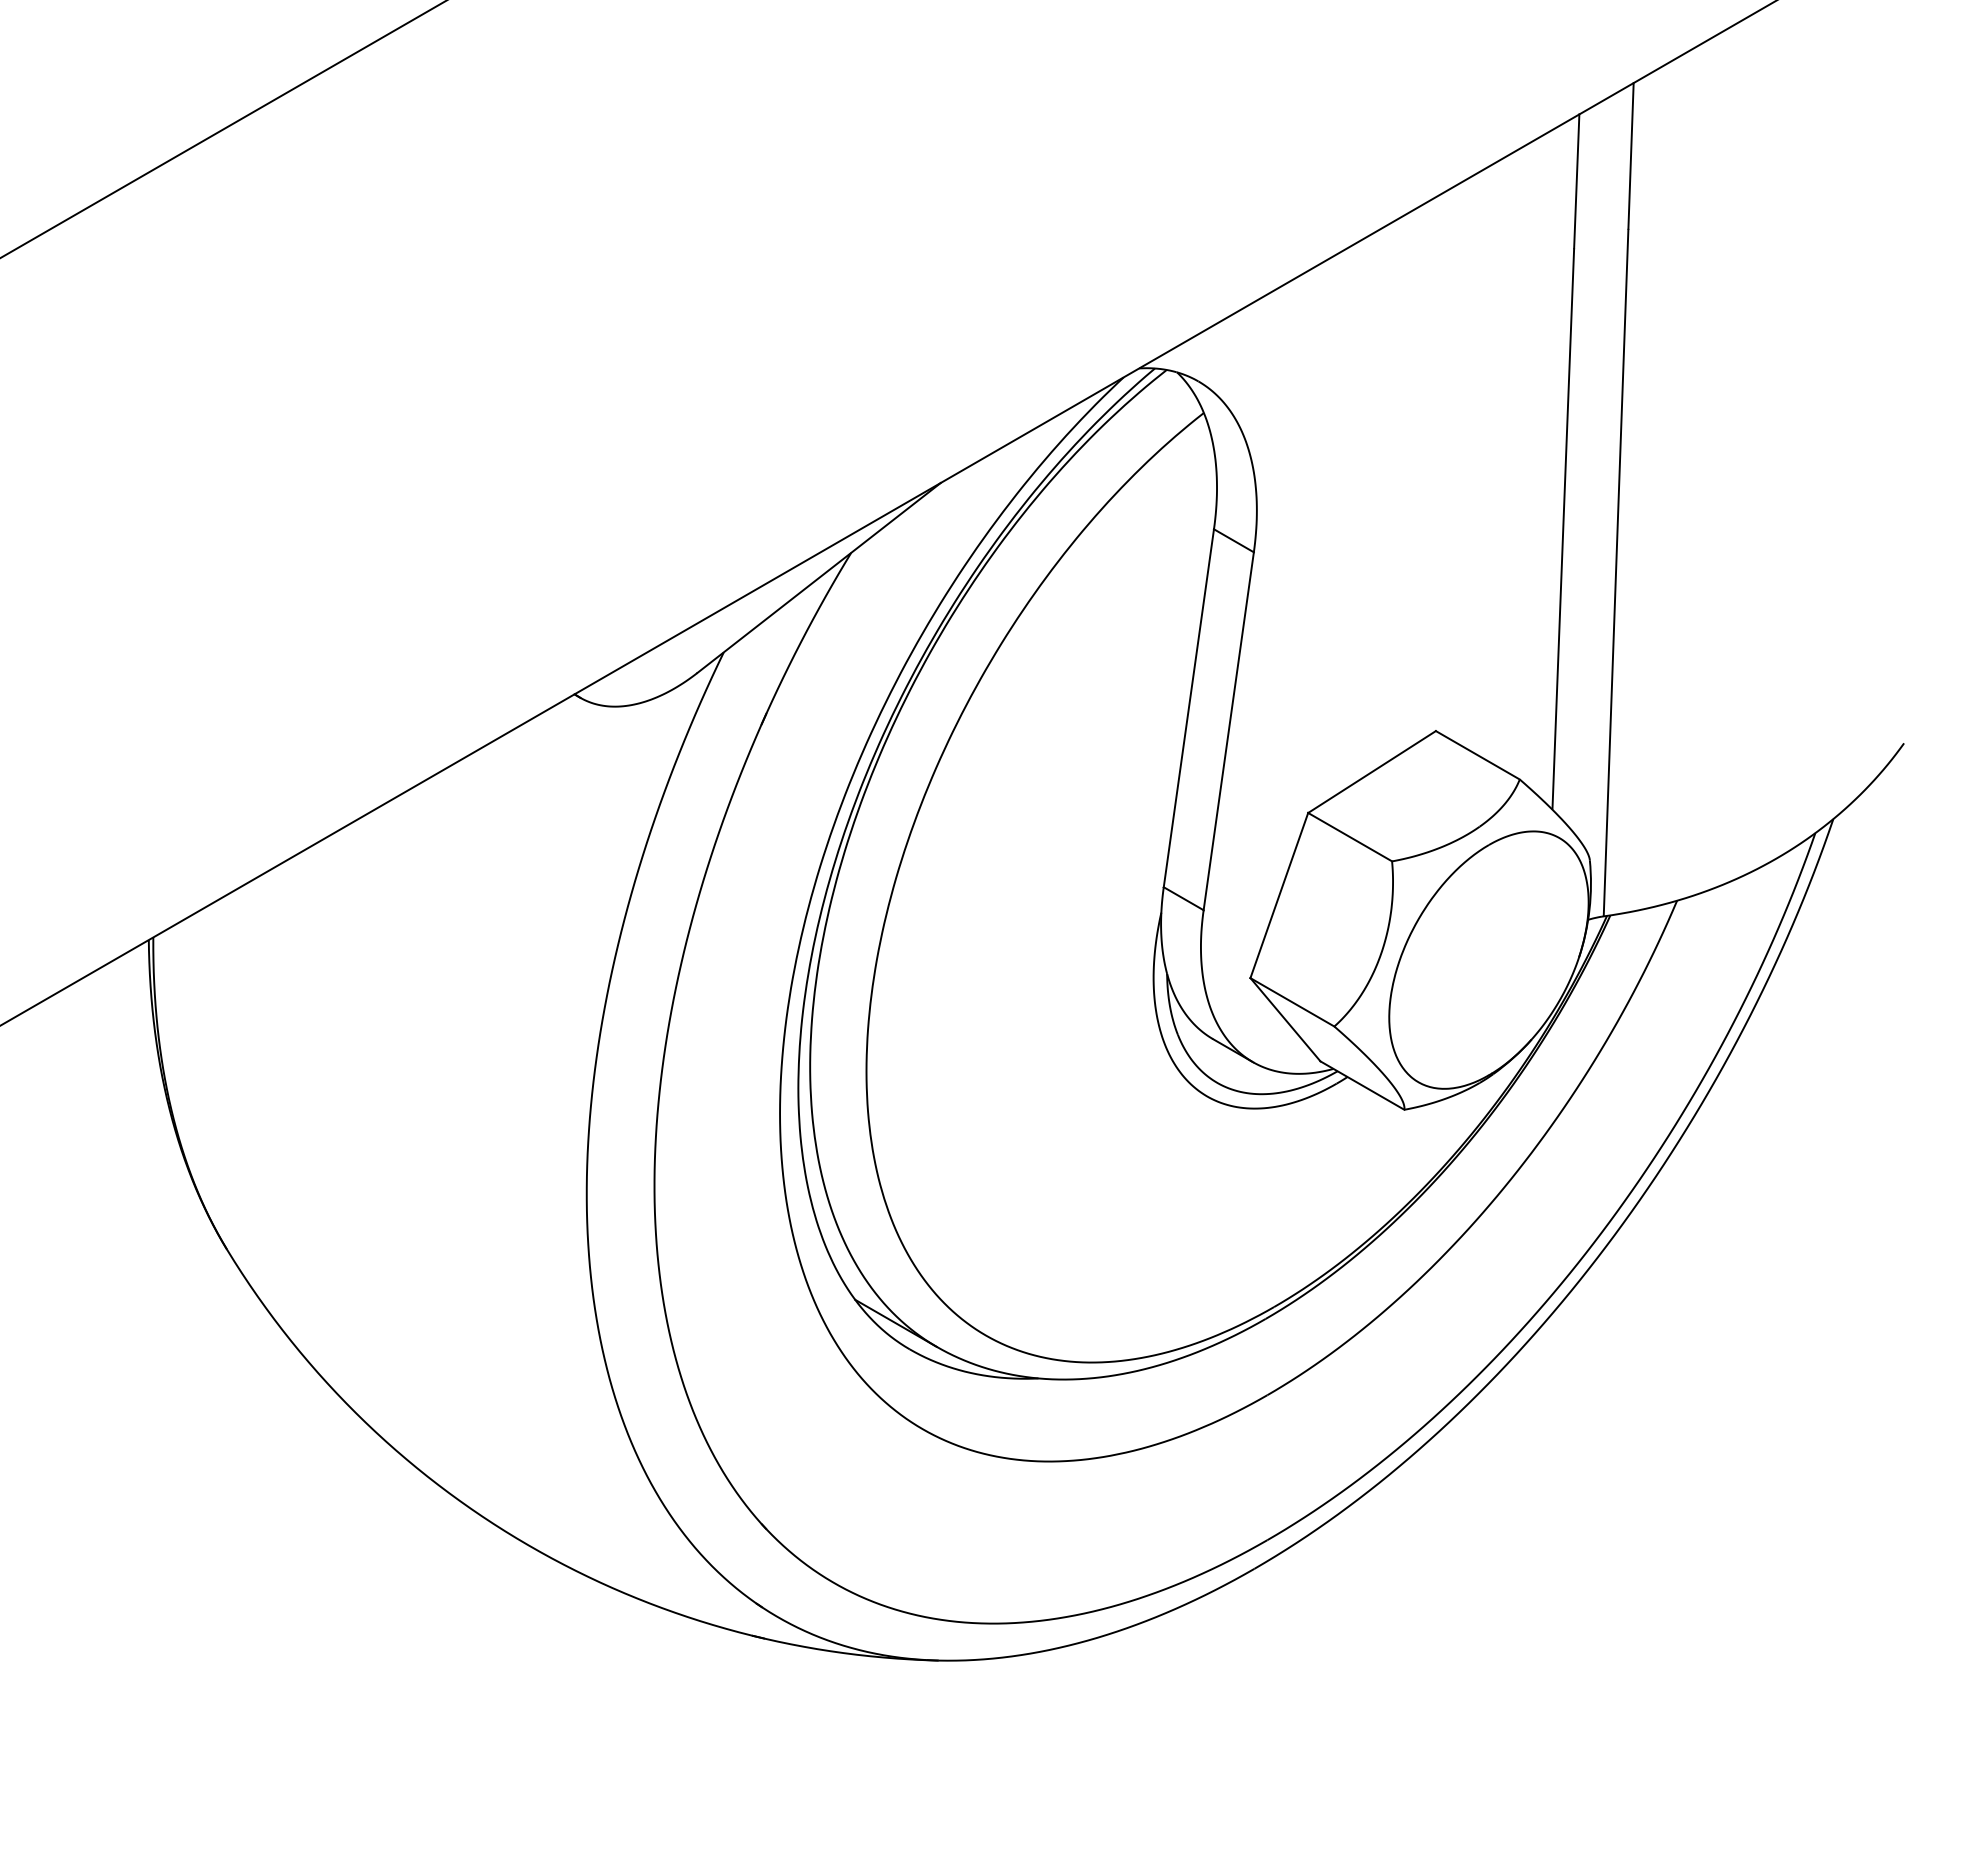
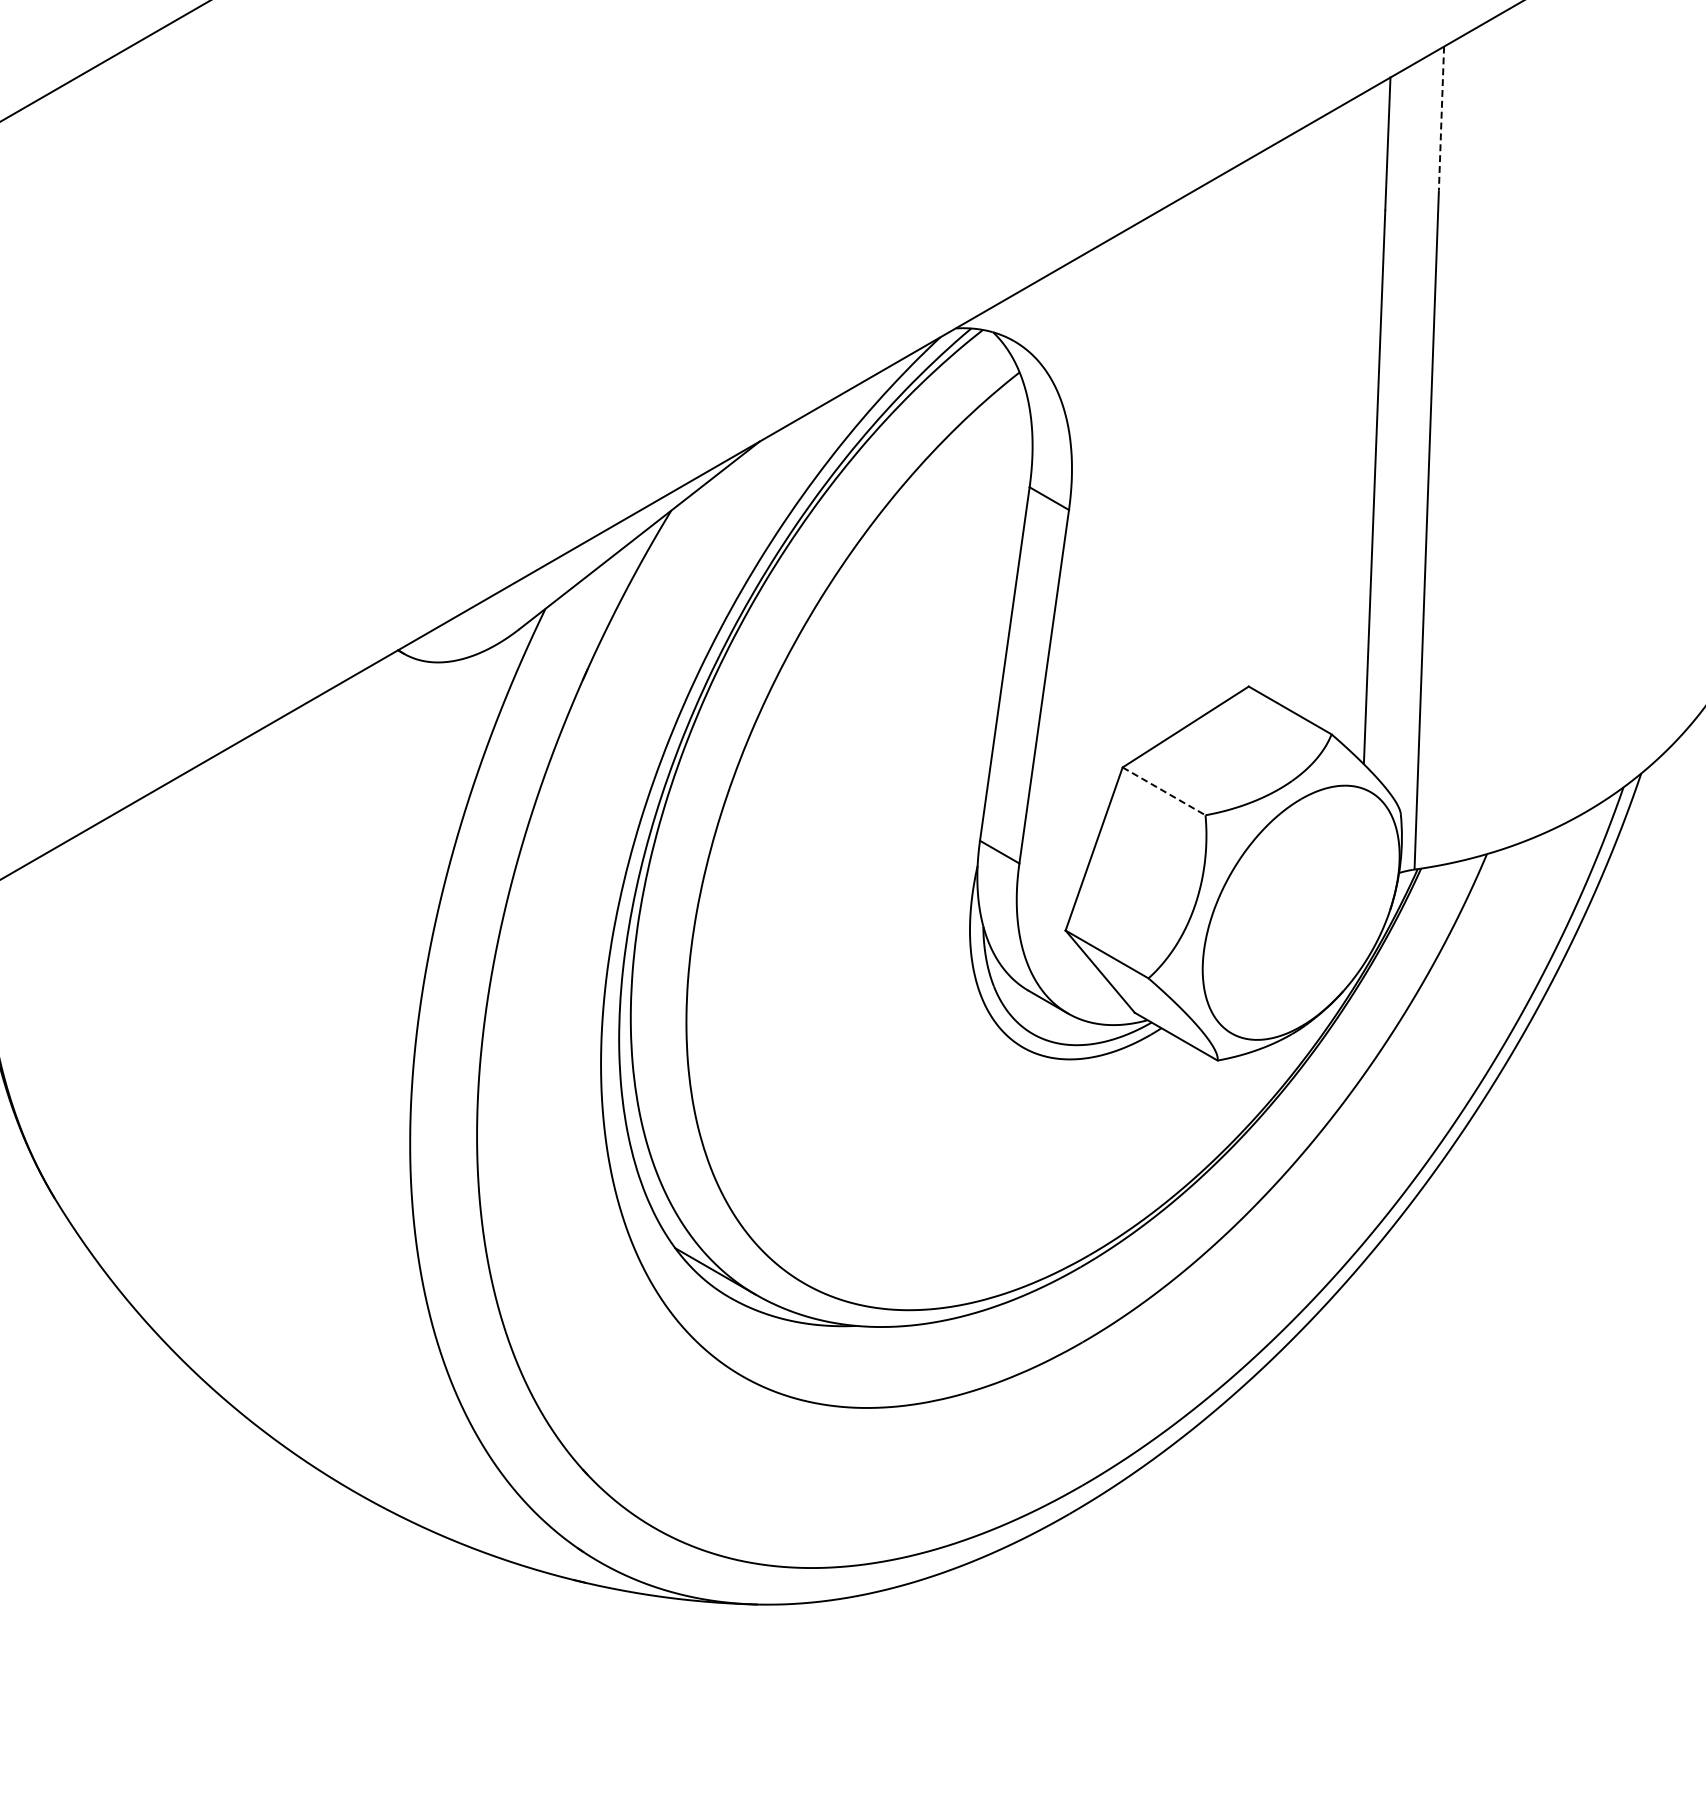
line: (1631, 155) -> (1441, 118), solid -> dashed
line: (1350, 837) -> (1164, 791), solid -> dashed

